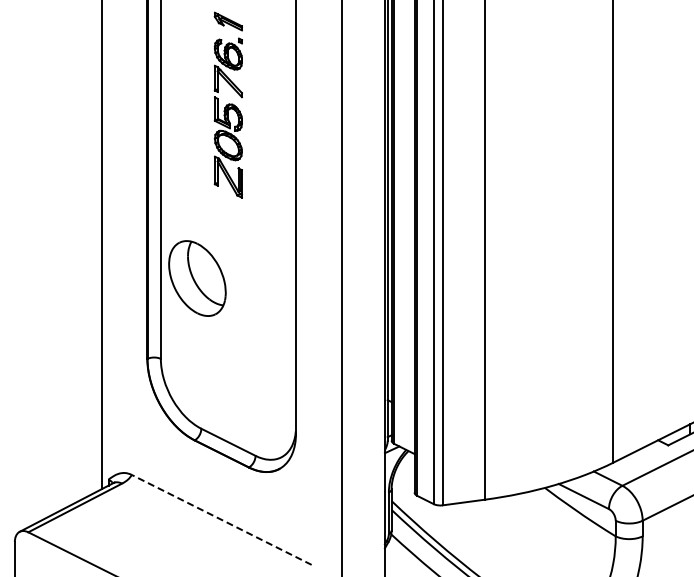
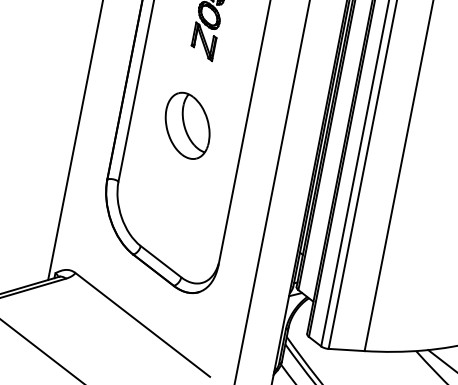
part: (197, 278) -> (187, 125), moved
line: (221, 519) -> (142, 324), dashed -> solid

